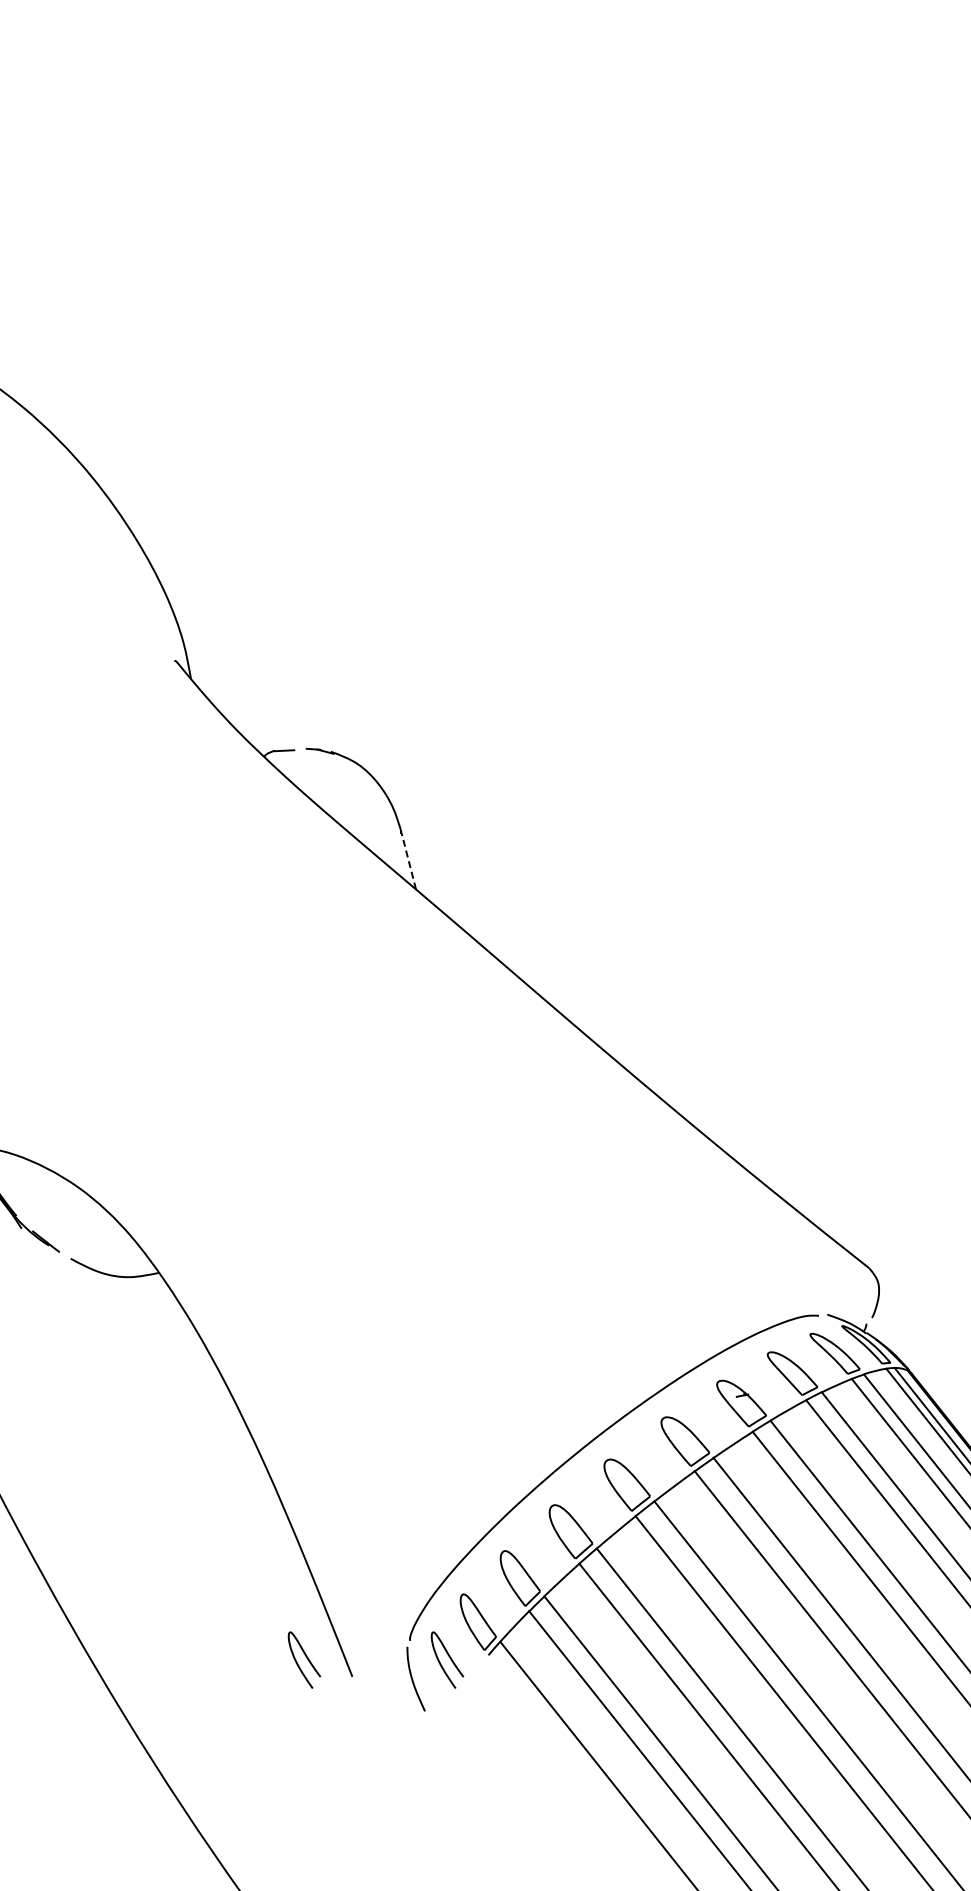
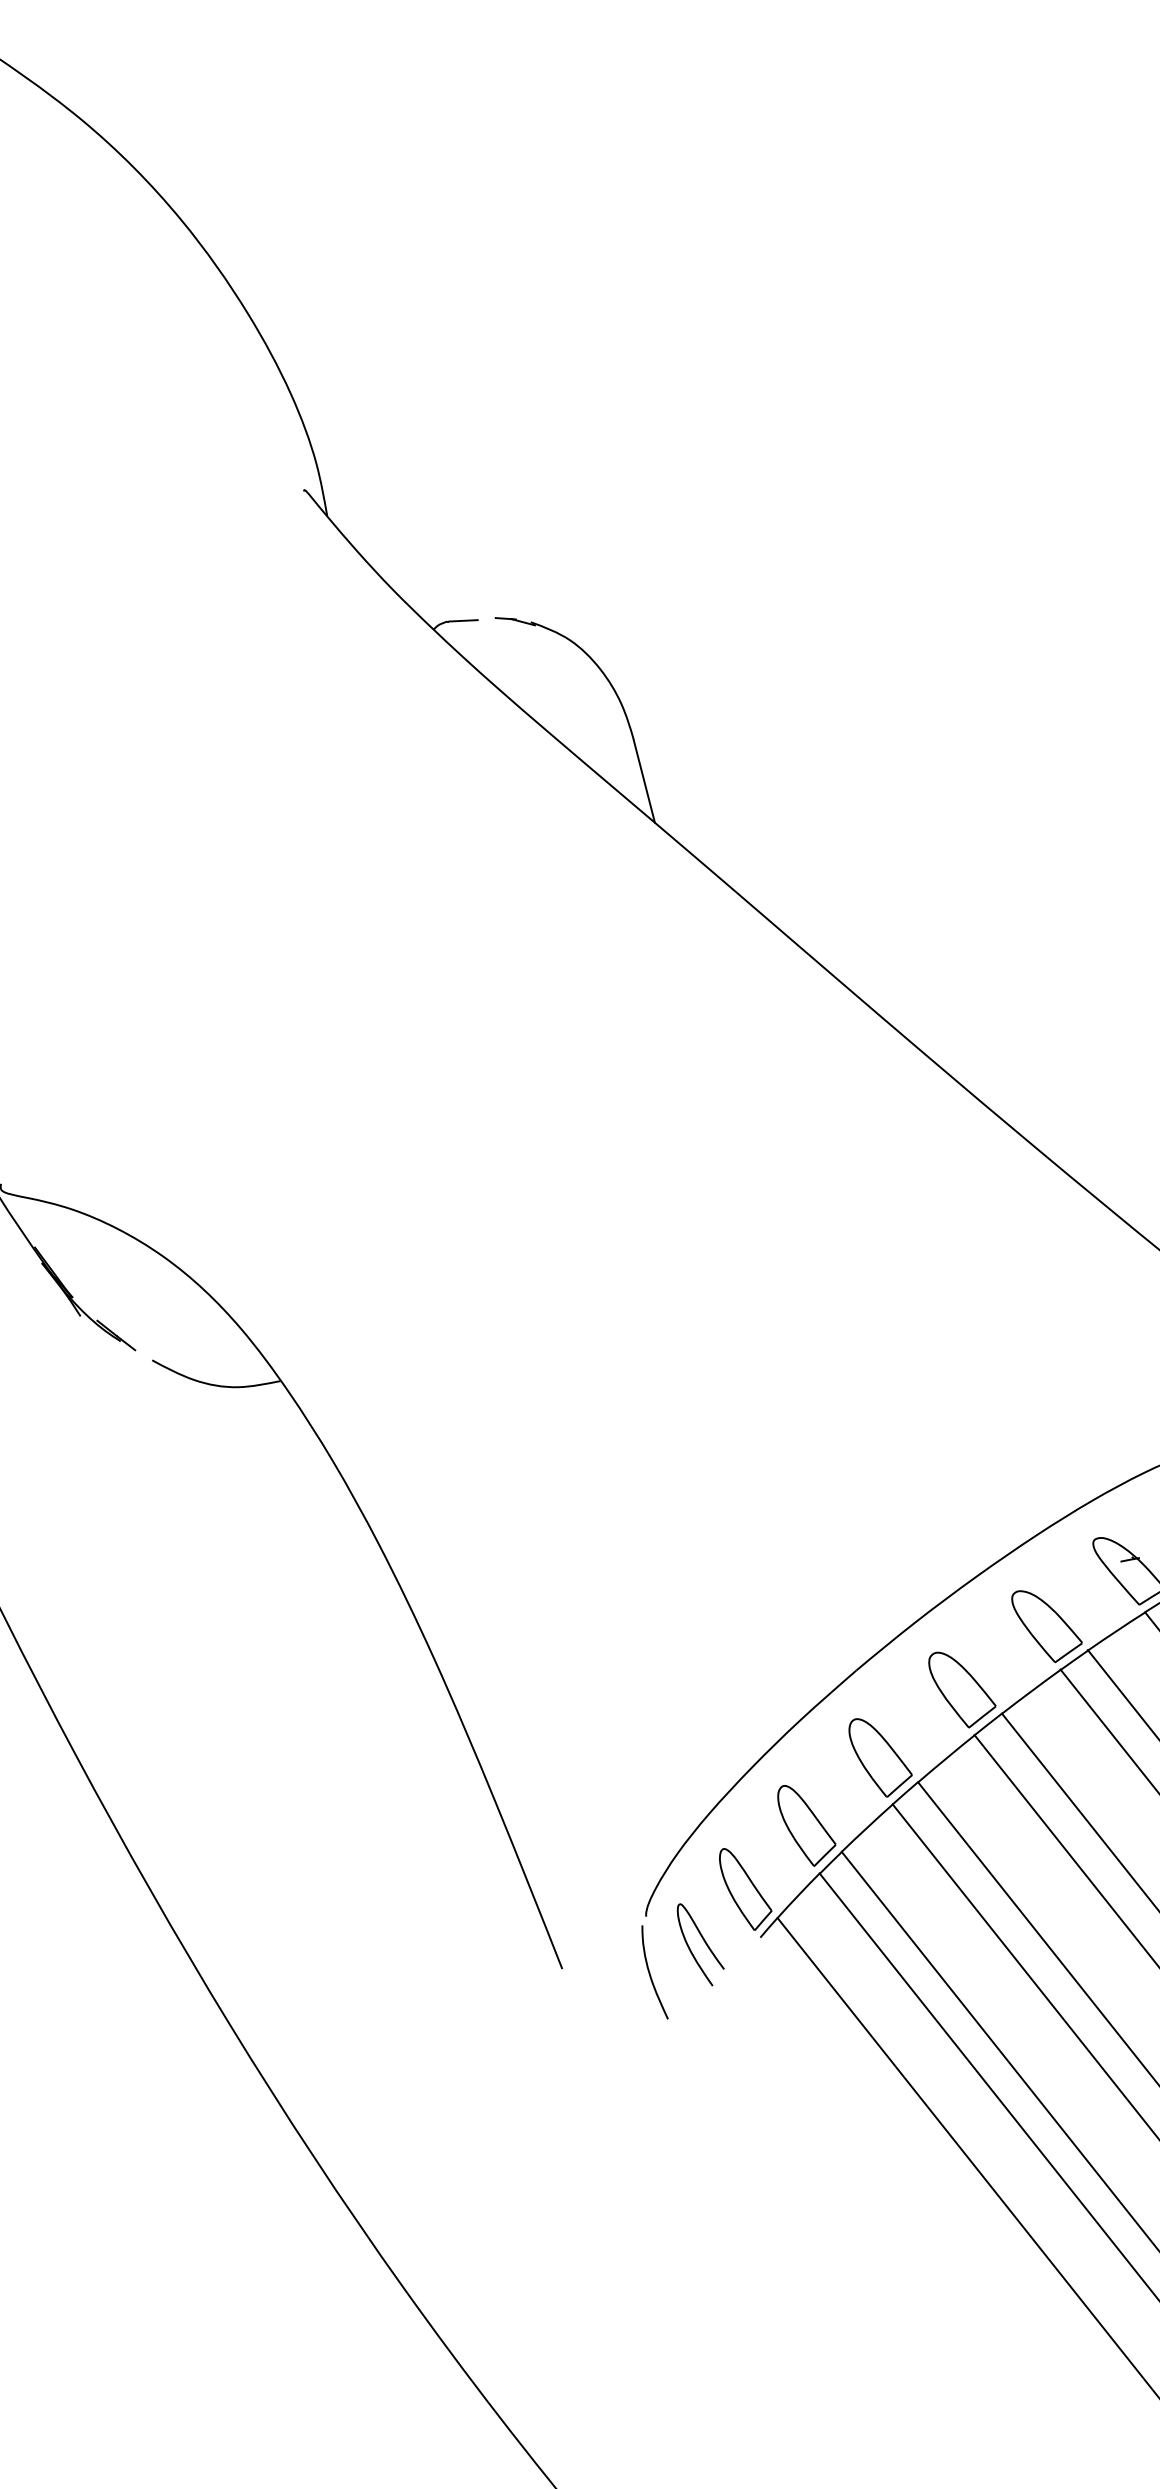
line: (408, 860) -> (643, 780), dashed -> solid
curve: (306, 1658) -> (495, 1942), removed

